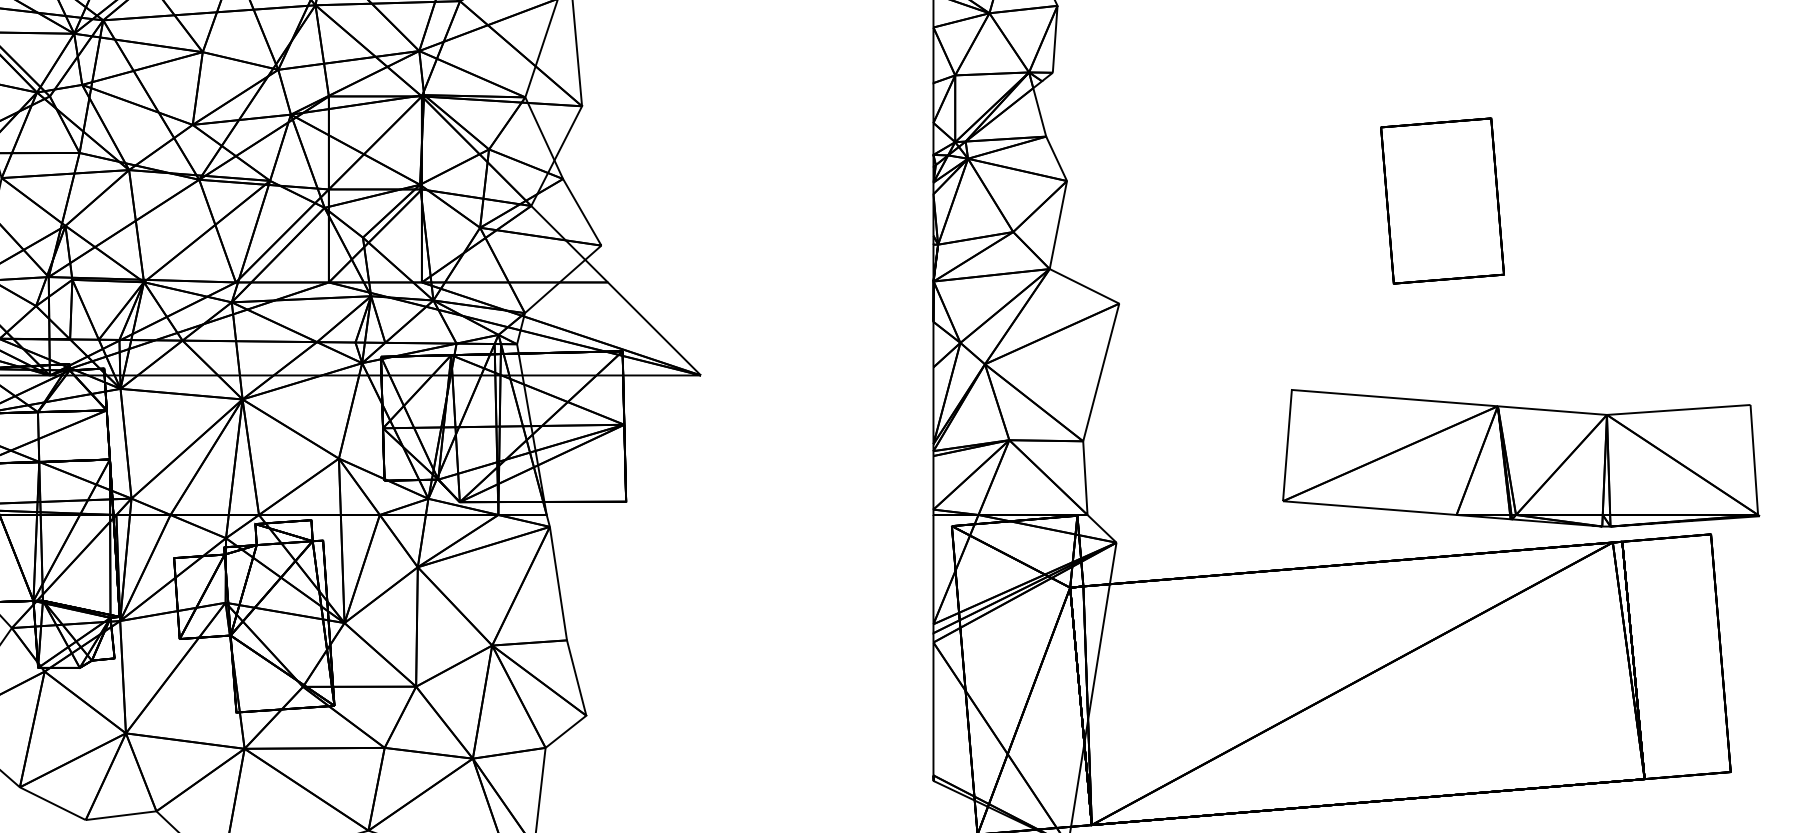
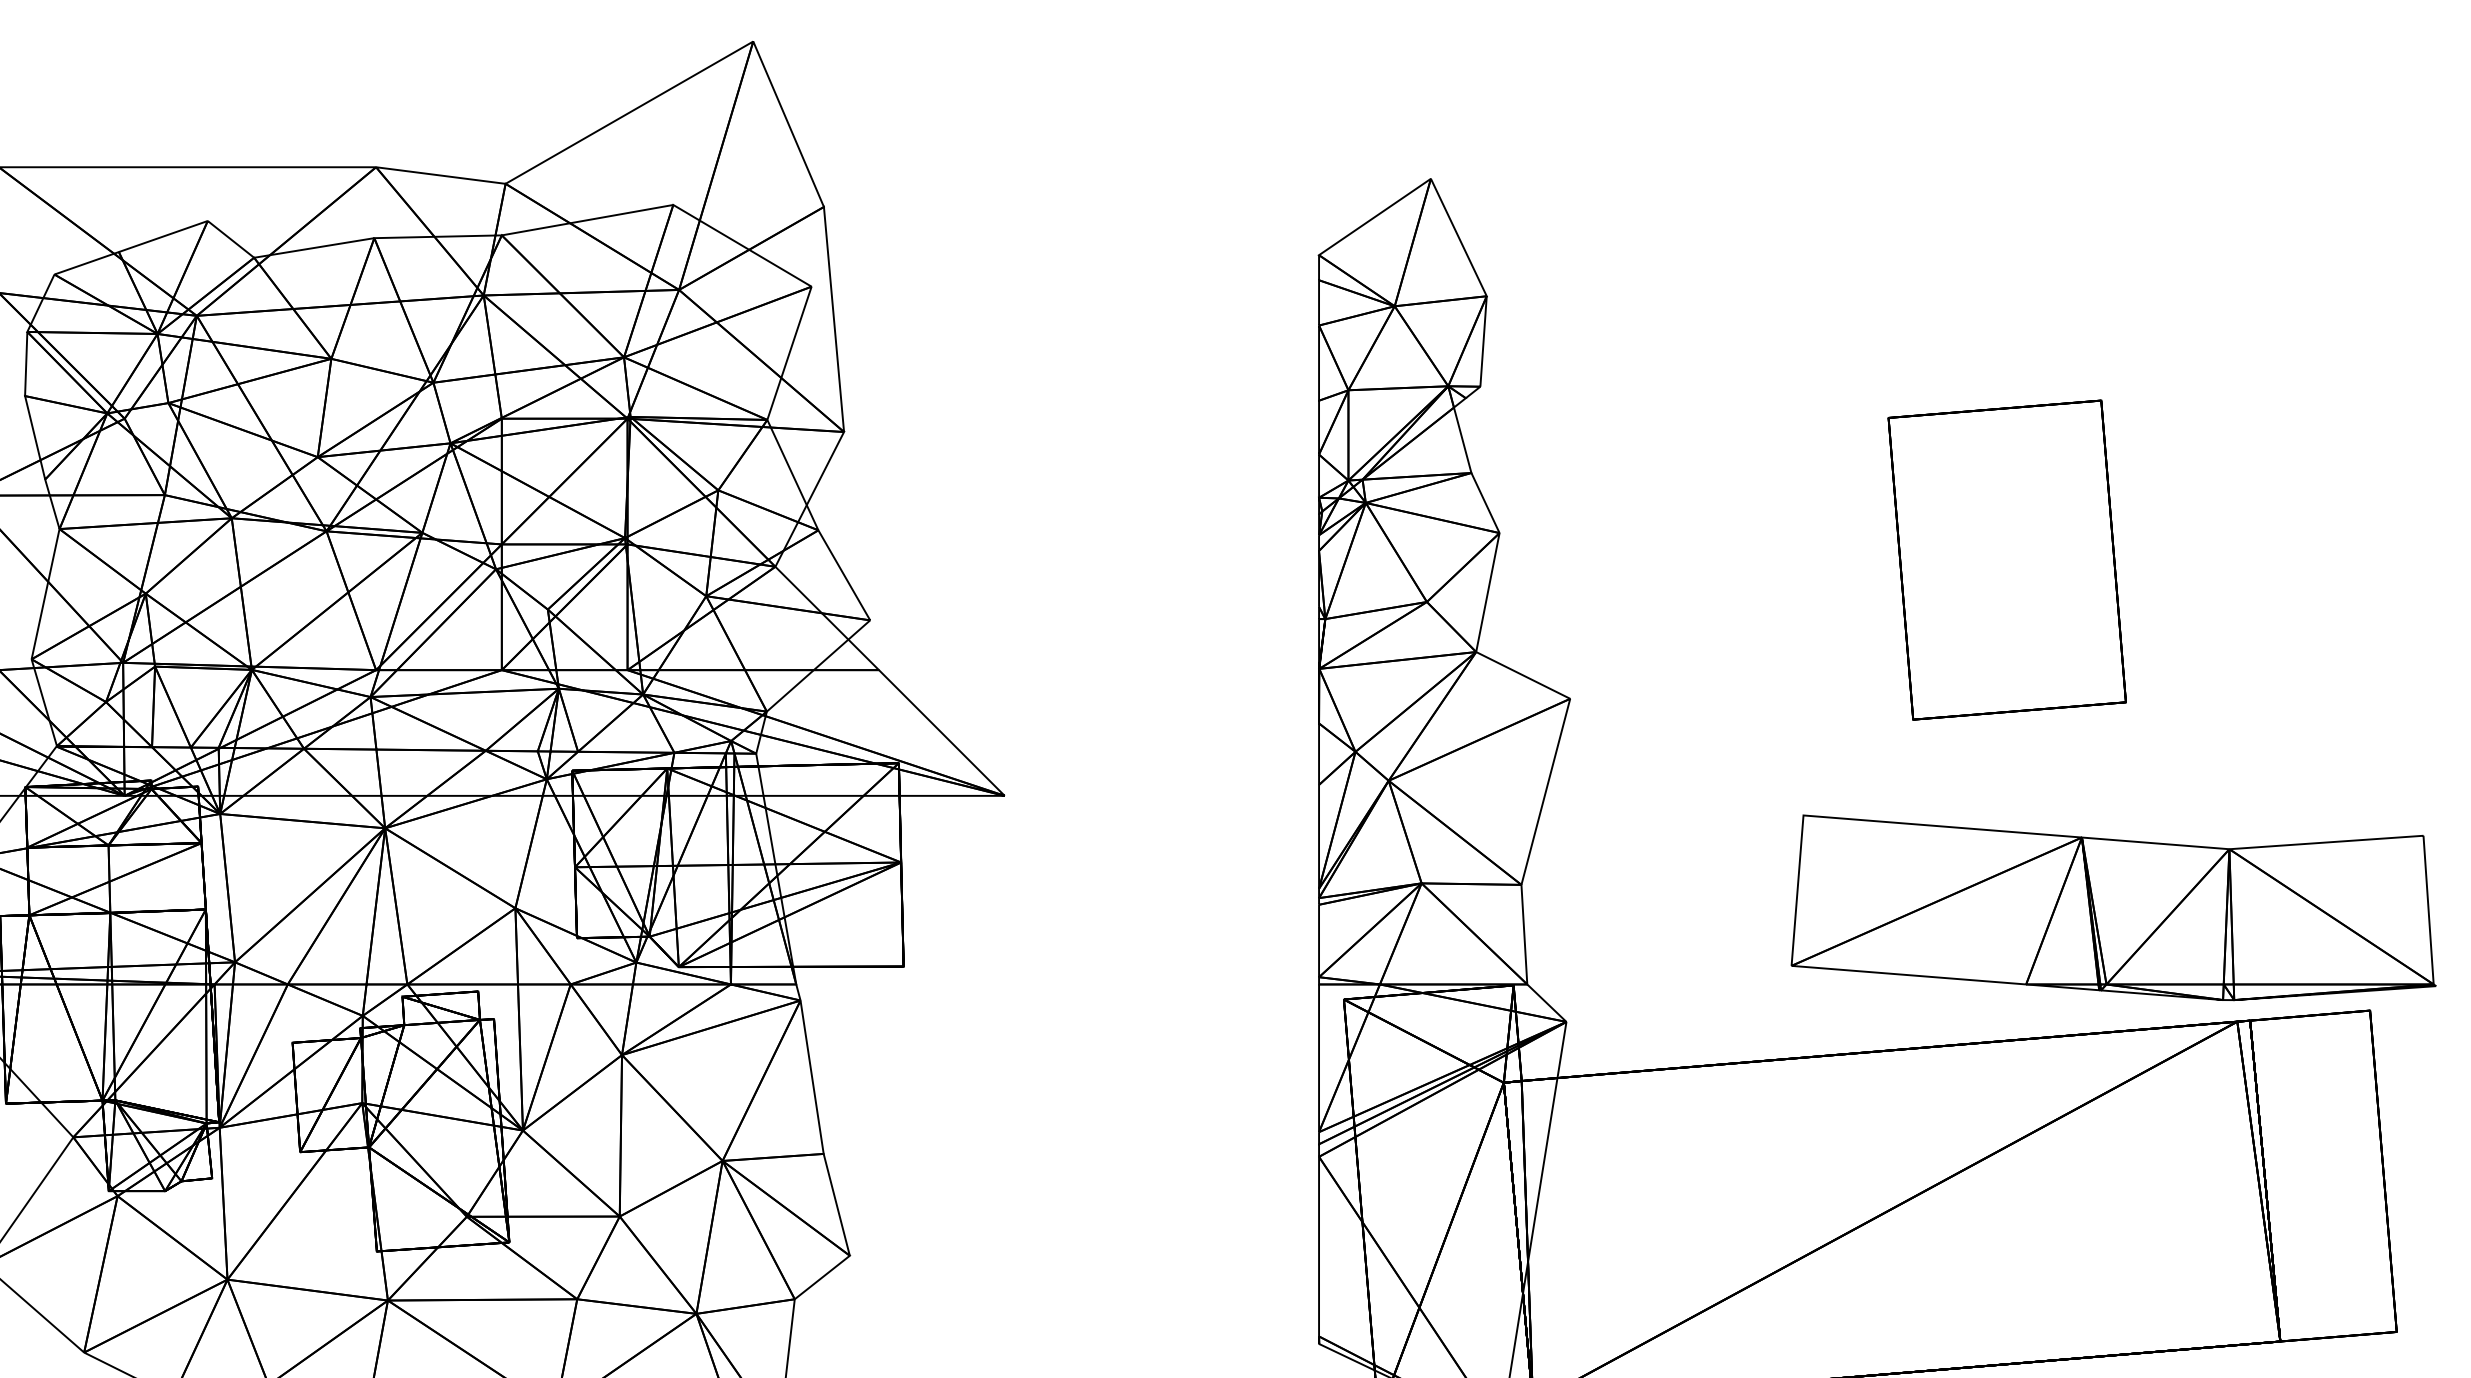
part: (1442, 200) -> (2006, 559), size x1.43

